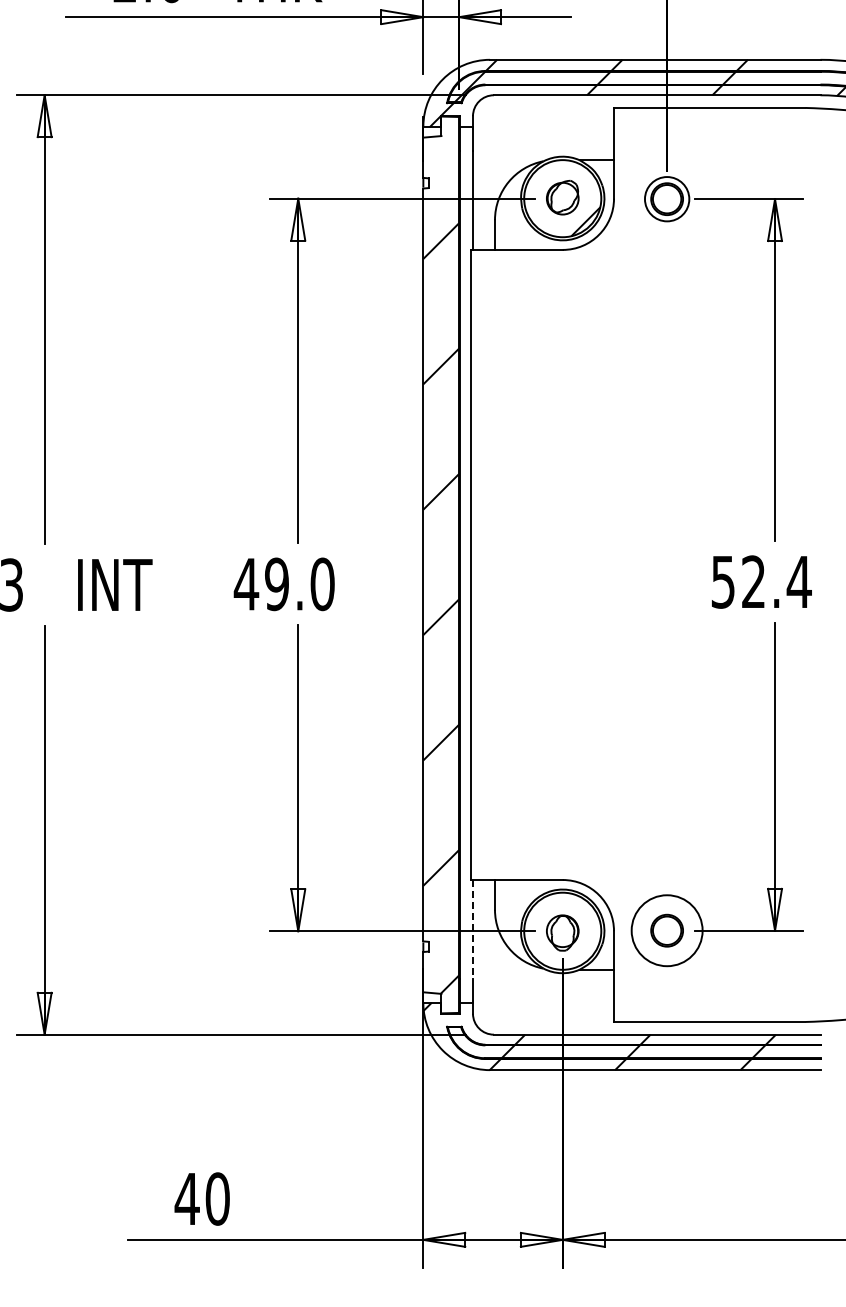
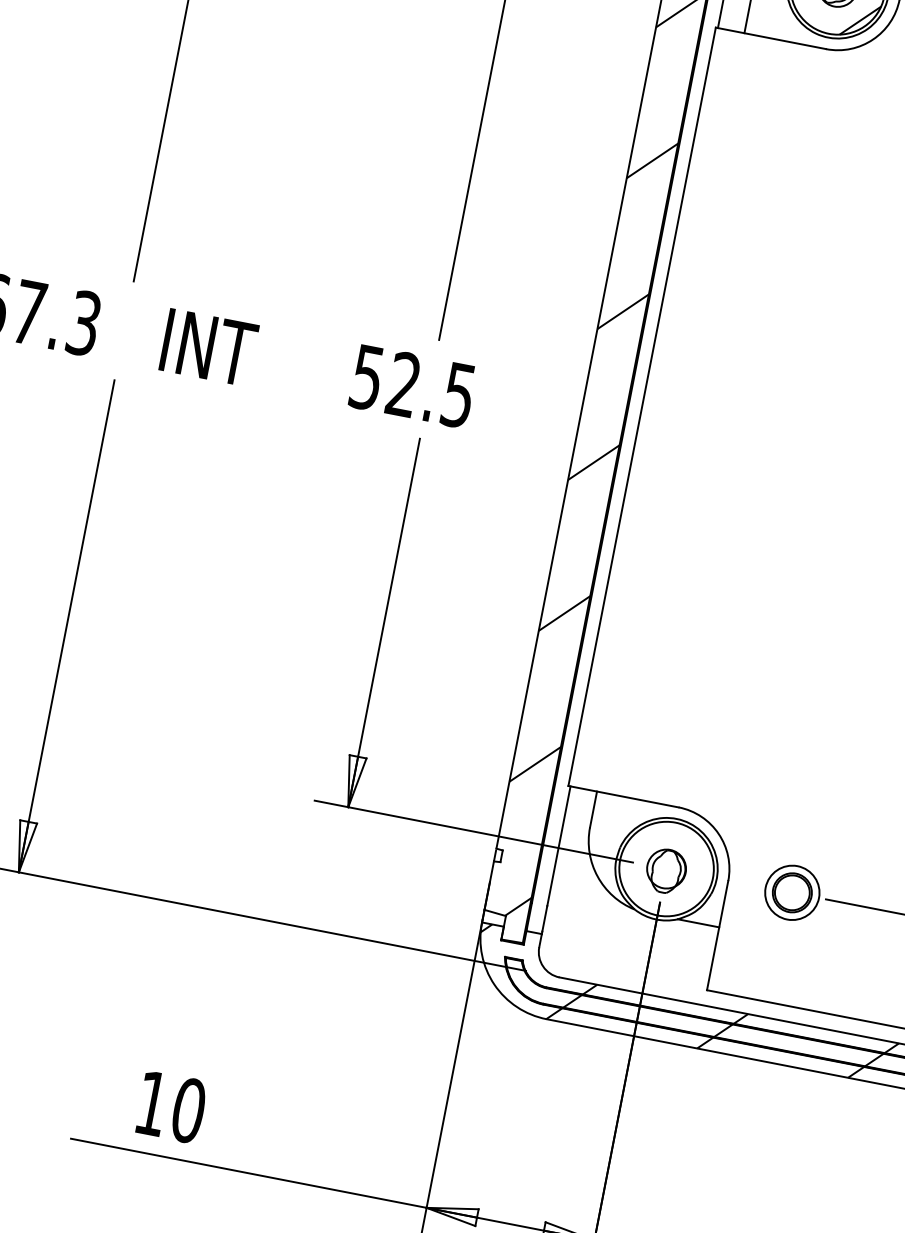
text: (283, 584) -> (411, 386), 49.0 -> 52.5
line: (472, 929) -> (558, 845), dashed -> solid
circle: (666, 930) -> (791, 892), size x0.62
text: (186, 1198) -> (151, 1102), 40 -> 10

